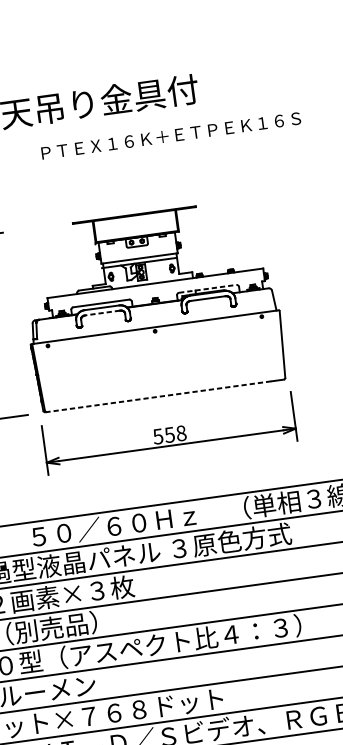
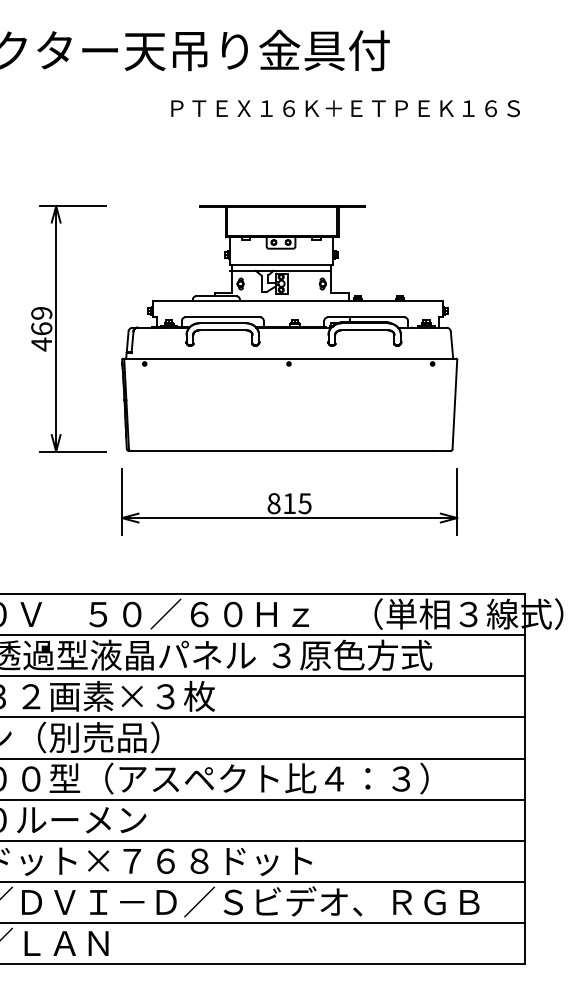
line: (207, 288) -> (366, 317), dashed -> solid
line: (102, 313) -> (222, 330), dashed -> solid
line: (159, 396) -> (282, 451), dashed -> solid
text: (169, 434) -> (289, 503), 558 -> 815

